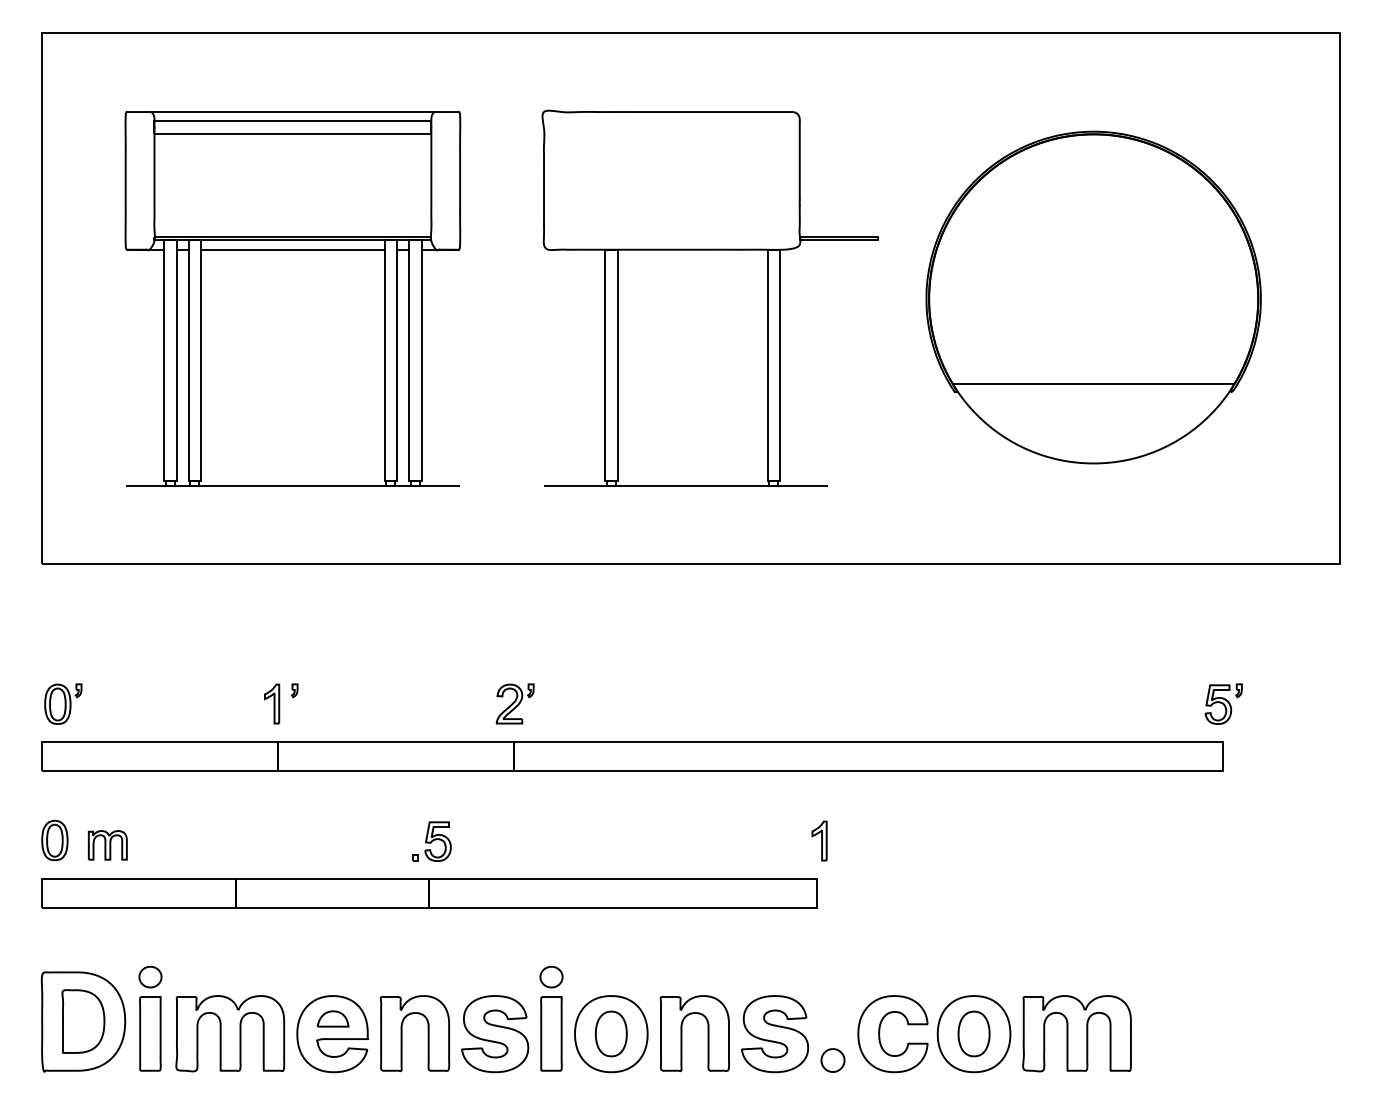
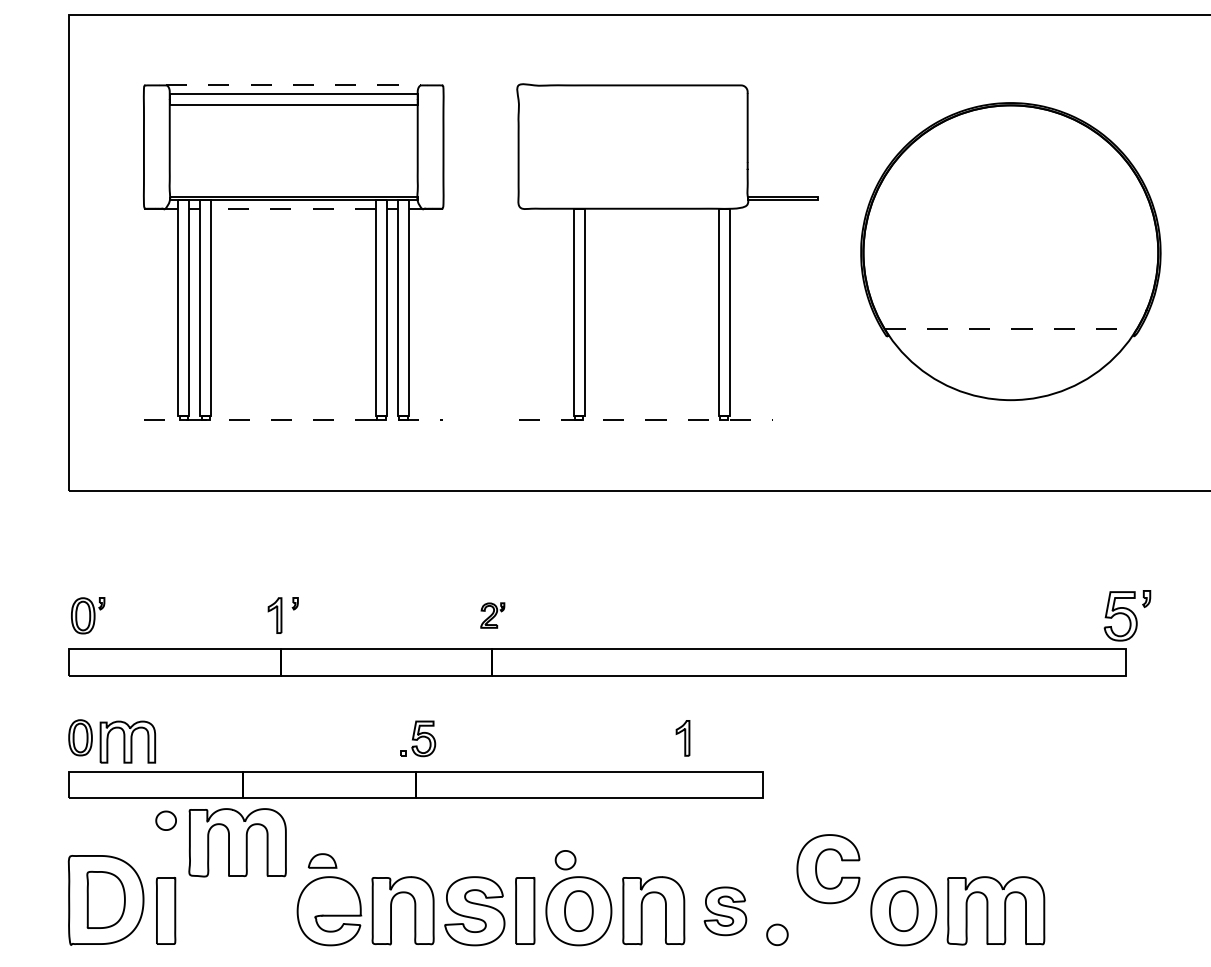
line: (292, 112) -> (293, 85), solid -> dashed
line: (292, 249) -> (293, 208), solid -> dashed
line: (1093, 383) -> (1010, 328), solid -> dashed
line: (293, 485) -> (294, 419), solid -> dashed
line: (685, 485) -> (645, 419), solid -> dashed
part: (514, 703) -> (492, 615), size x0.7
part: (1223, 703) -> (1127, 615), size x1.4
part: (819, 840) -> (682, 737), moved
part: (107, 845) -> (127, 742), size x1.6
part: (150, 976) -> (166, 820), moved
part: (551, 976) -> (565, 859), moved
part: (332, 1018) -> (322, 860), moved
part: (230, 1033) -> (237, 842), moved
part: (774, 1034) -> (725, 911), size x0.7
part: (880, 1035) -> (817, 870), moved

